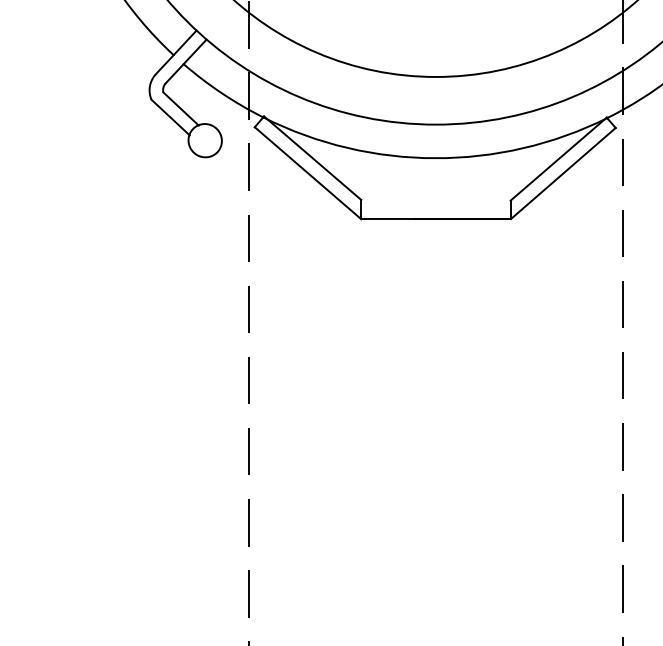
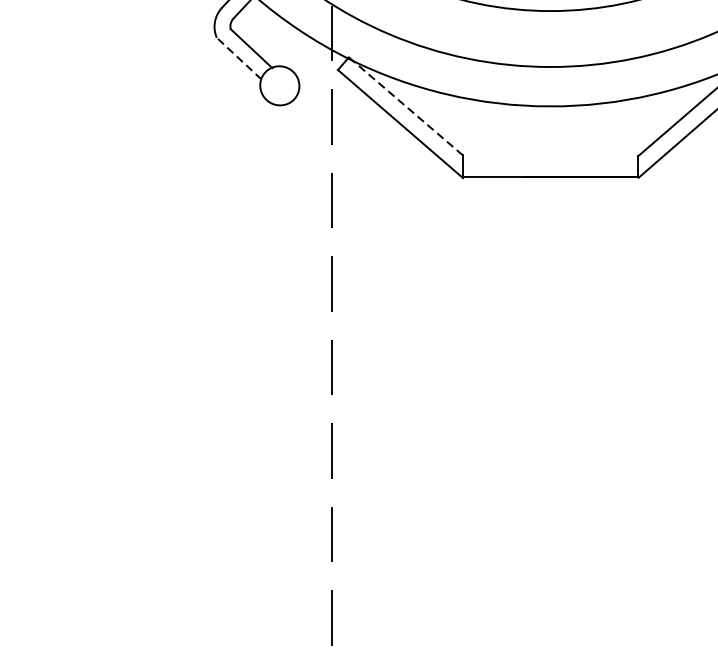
line: (170, 117) -> (239, 58), solid -> dashed
line: (312, 157) -> (405, 105), solid -> dashed

